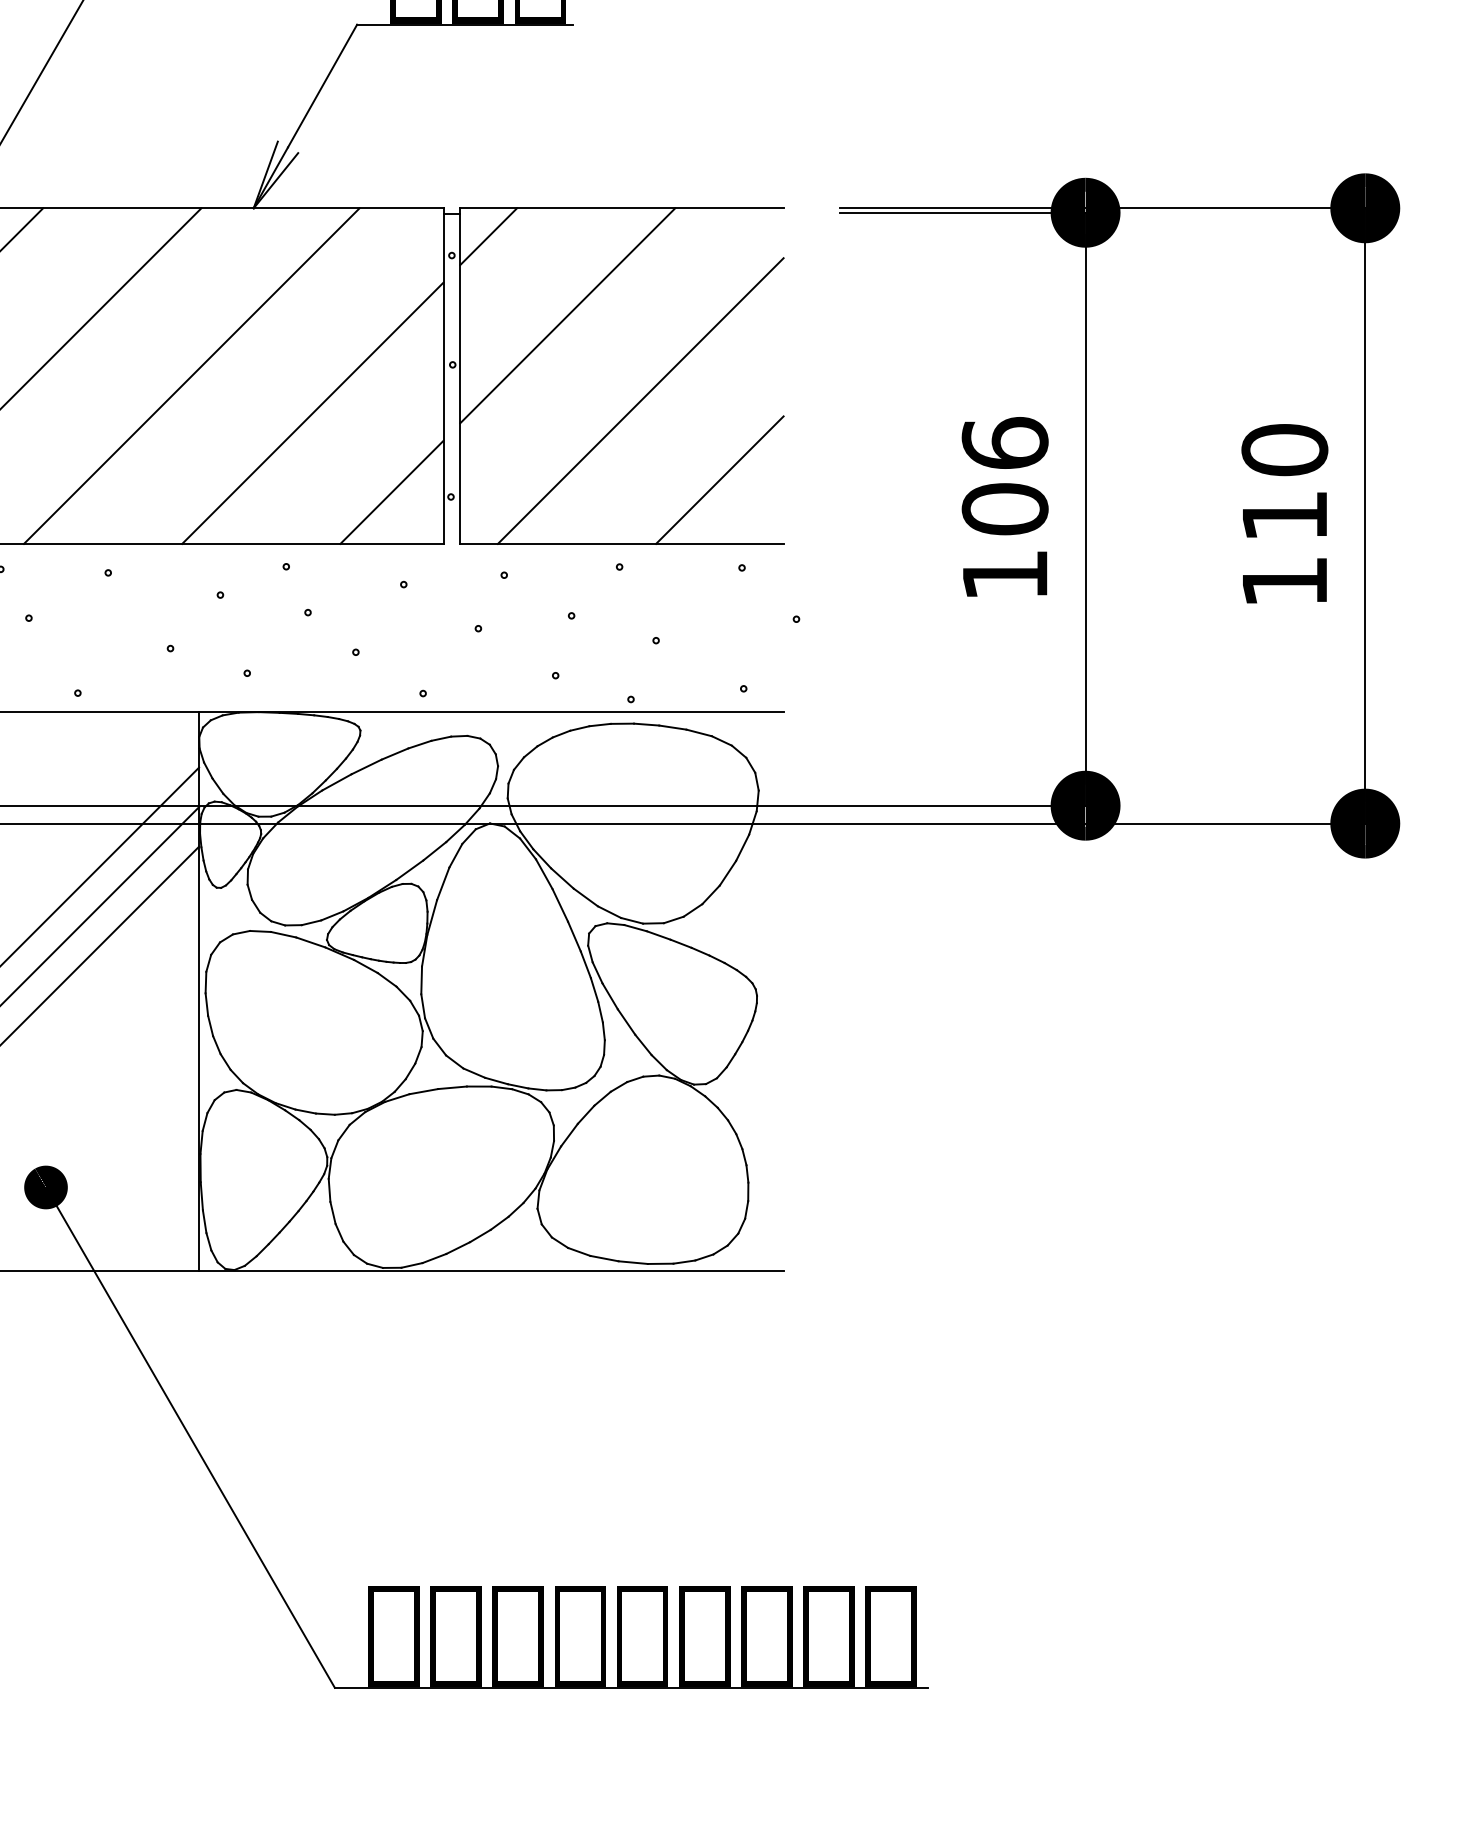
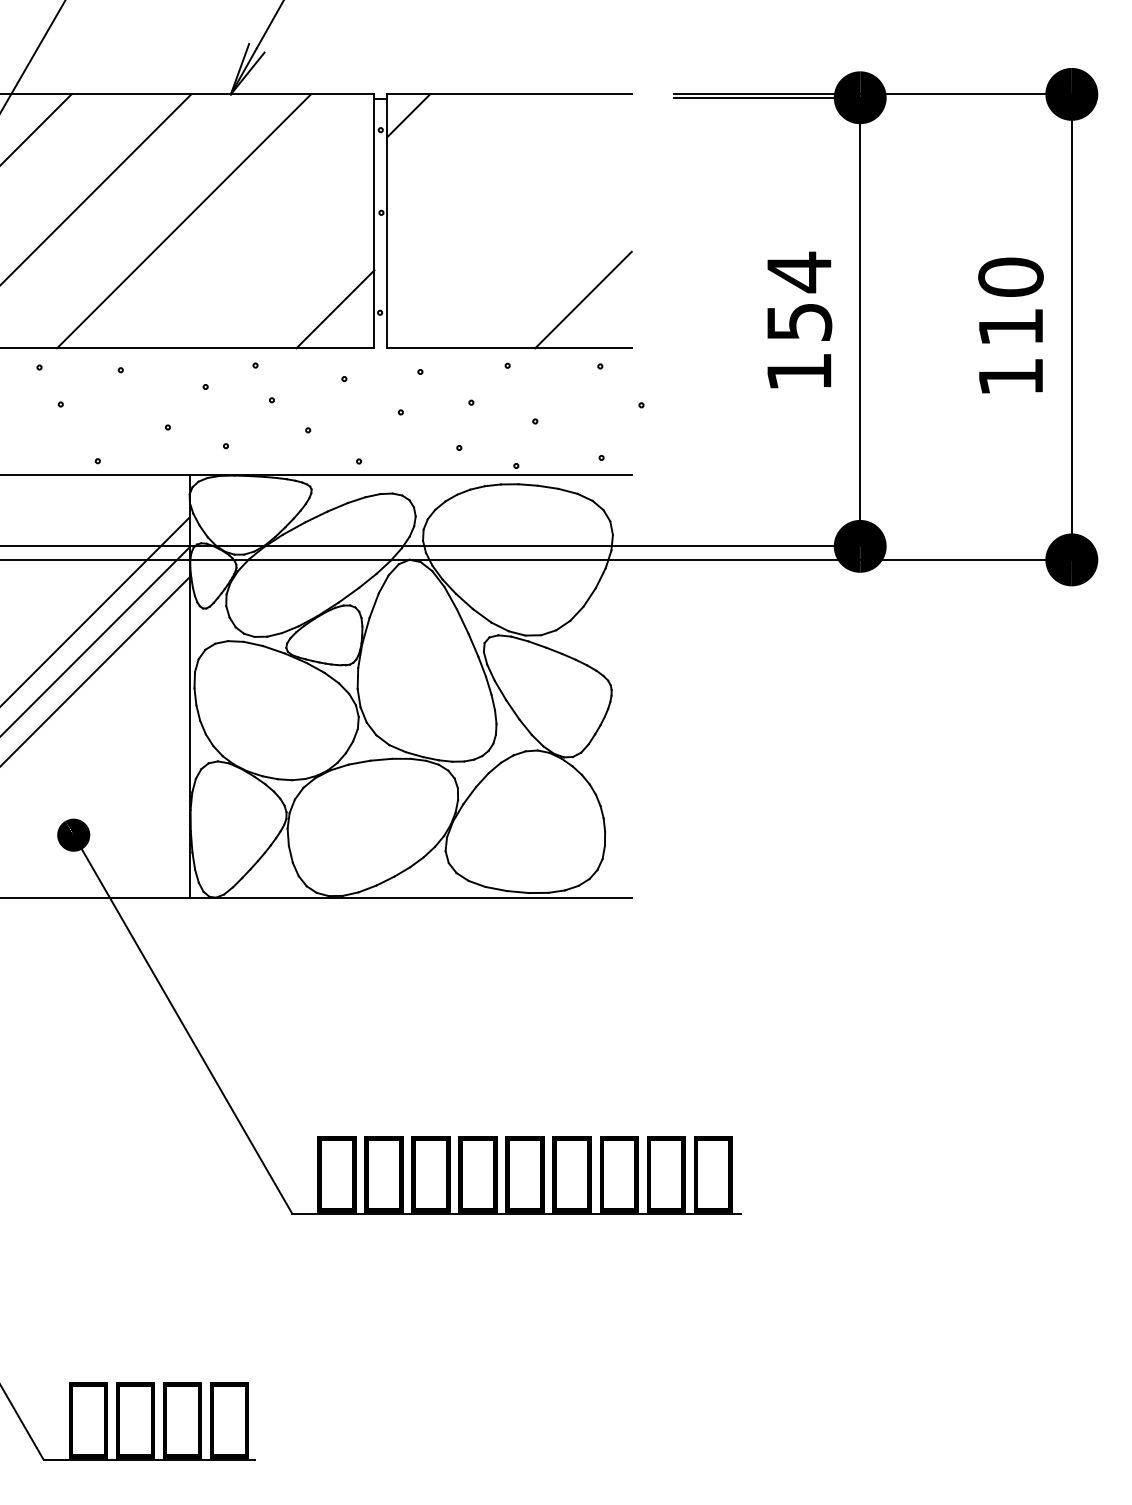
line: (567, 315) -> (468, 175), removed
line: (640, 401) -> (523, 240), removed
line: (312, 413) -> (275, 249), removed
text: (1005, 475) -> (799, 296), 106 -> 154

